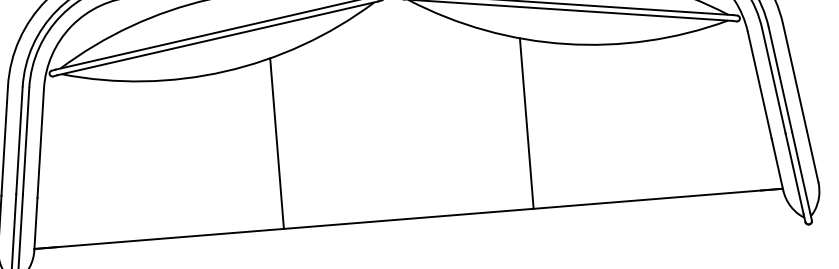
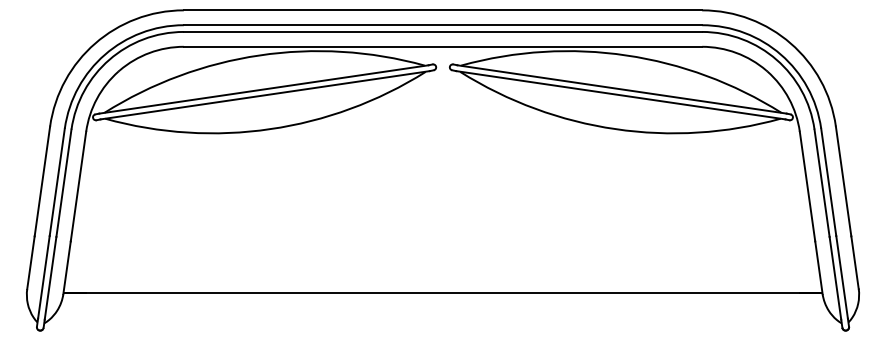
line: (526, 122) -> (569, 205), removed
line: (276, 143) -> (316, 205), removed

